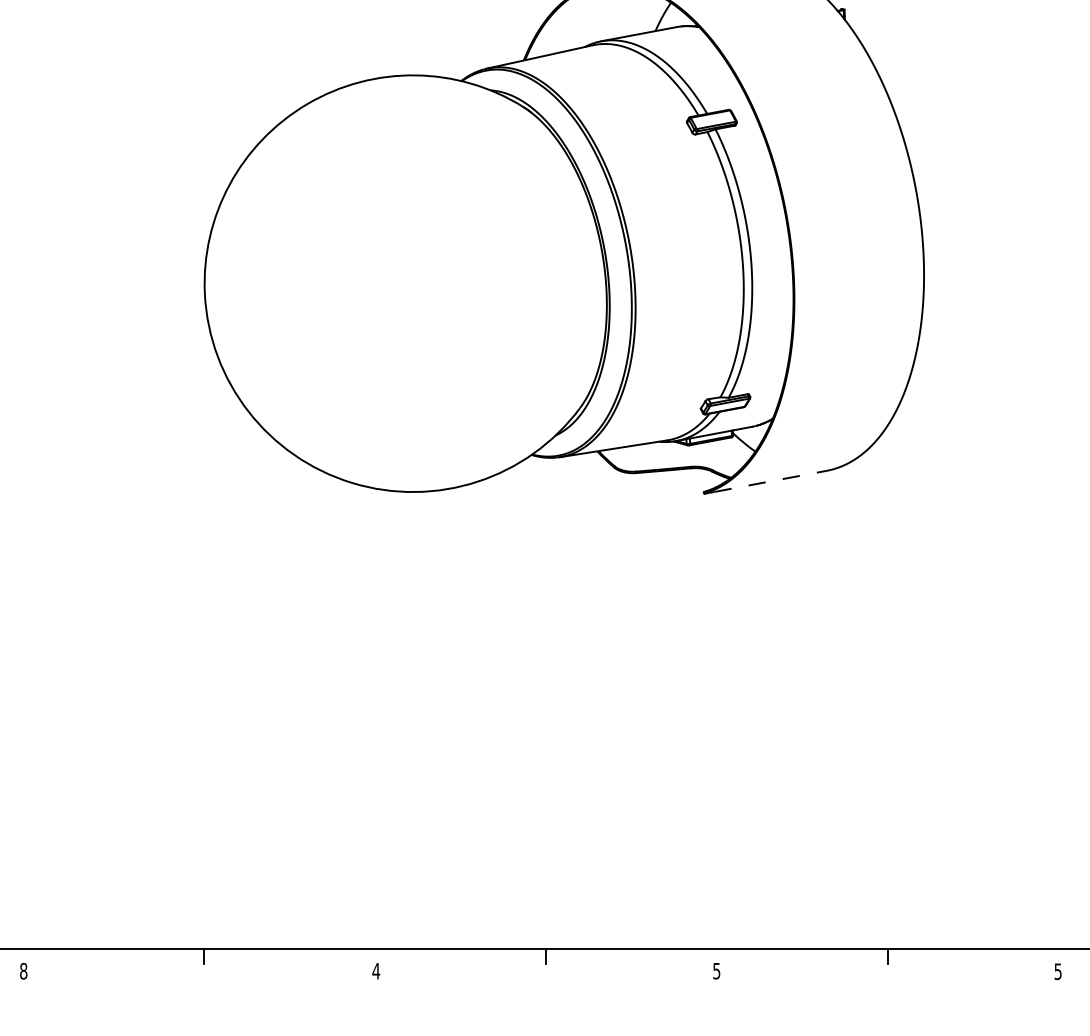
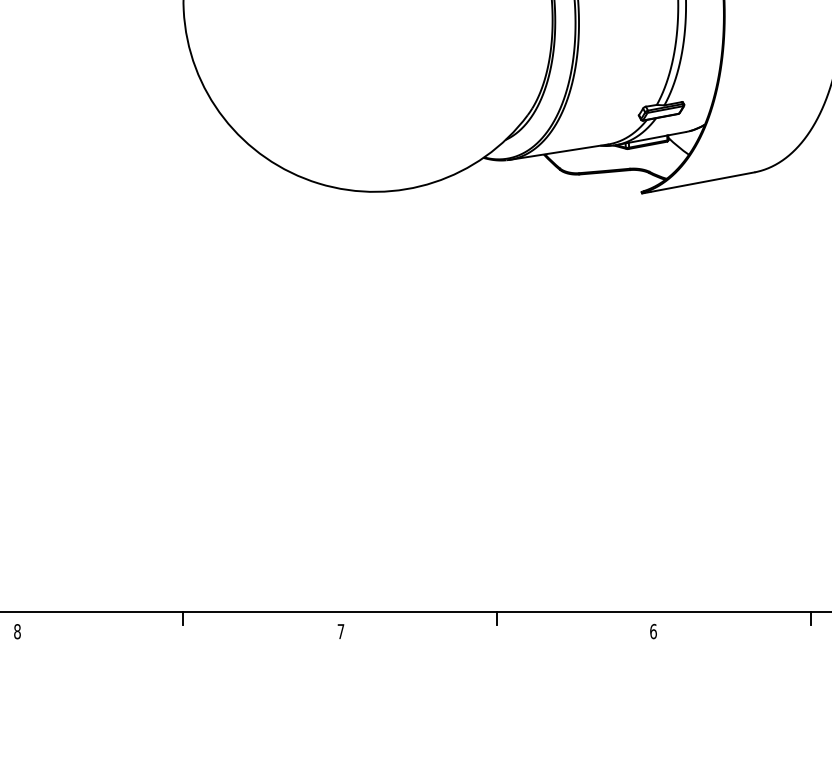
line: (771, 481) -> (703, 182), dashed -> solid
text: (716, 970) -> (653, 630), 5 -> 6
text: (376, 971) -> (341, 631), 4 -> 7

